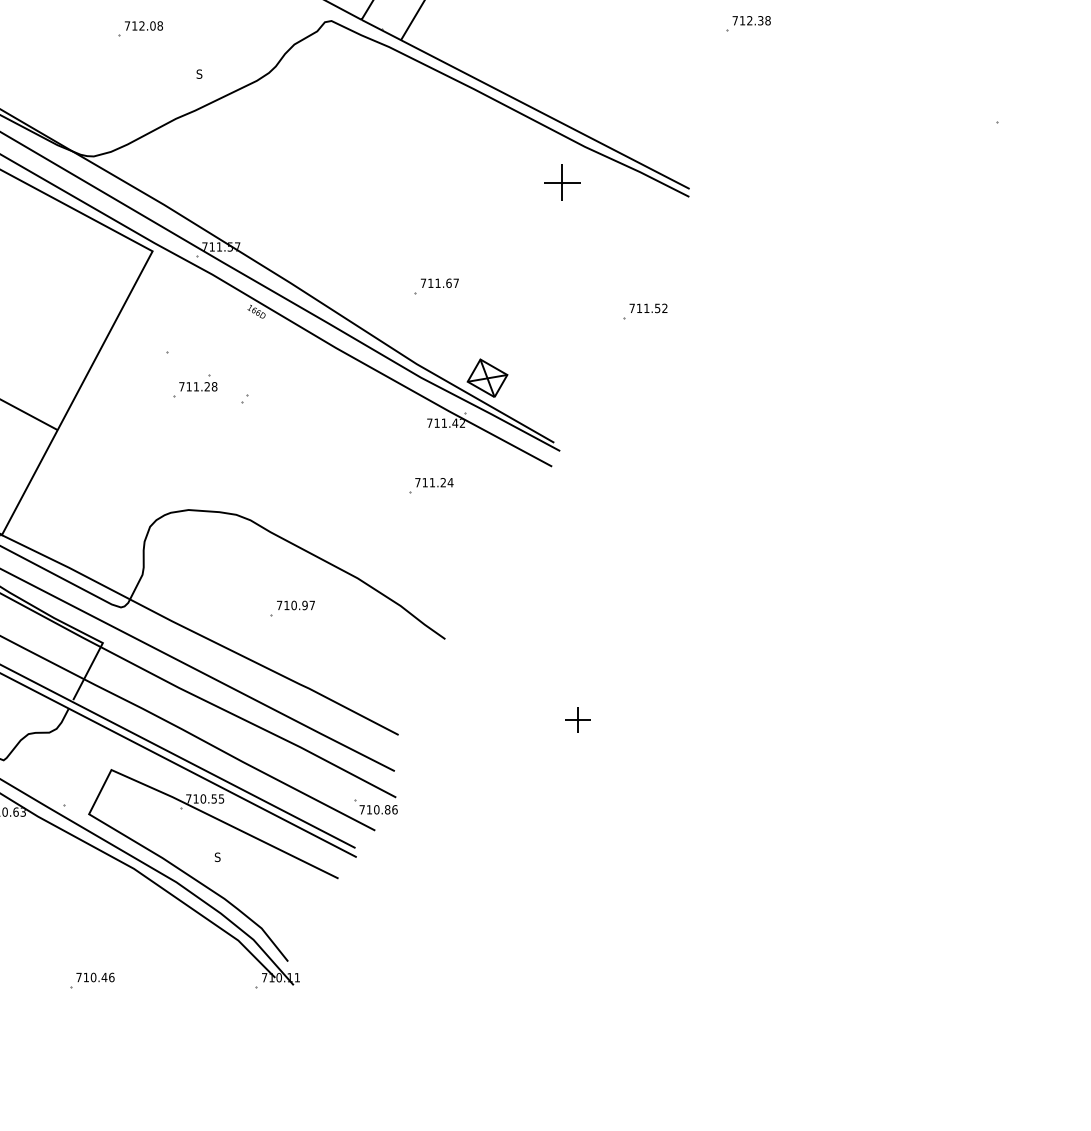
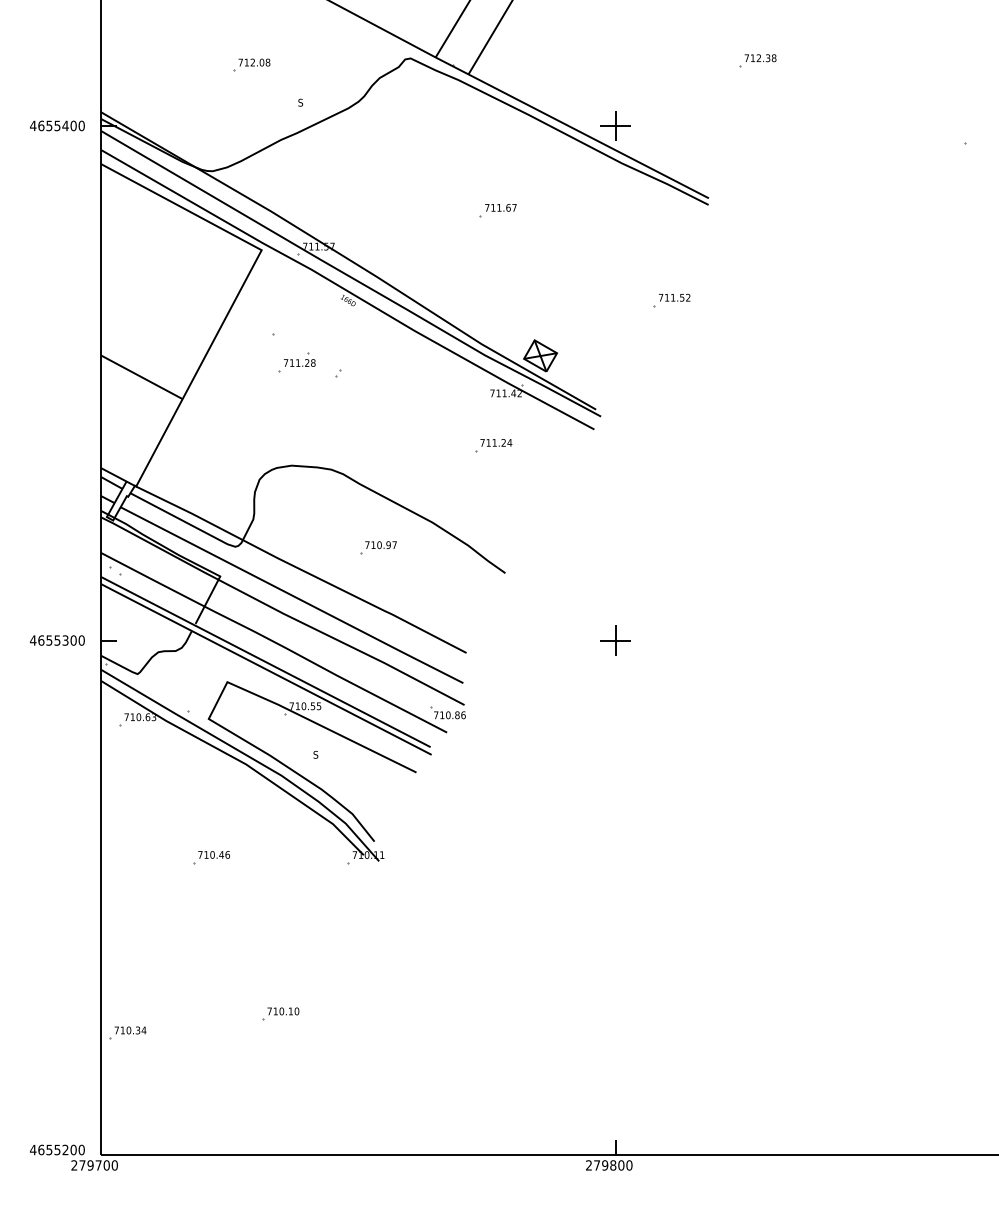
part: (561, 181) -> (615, 125), moved
part: (435, 286) -> (497, 210), moved
part: (577, 719) -> (615, 640), size x1.43

